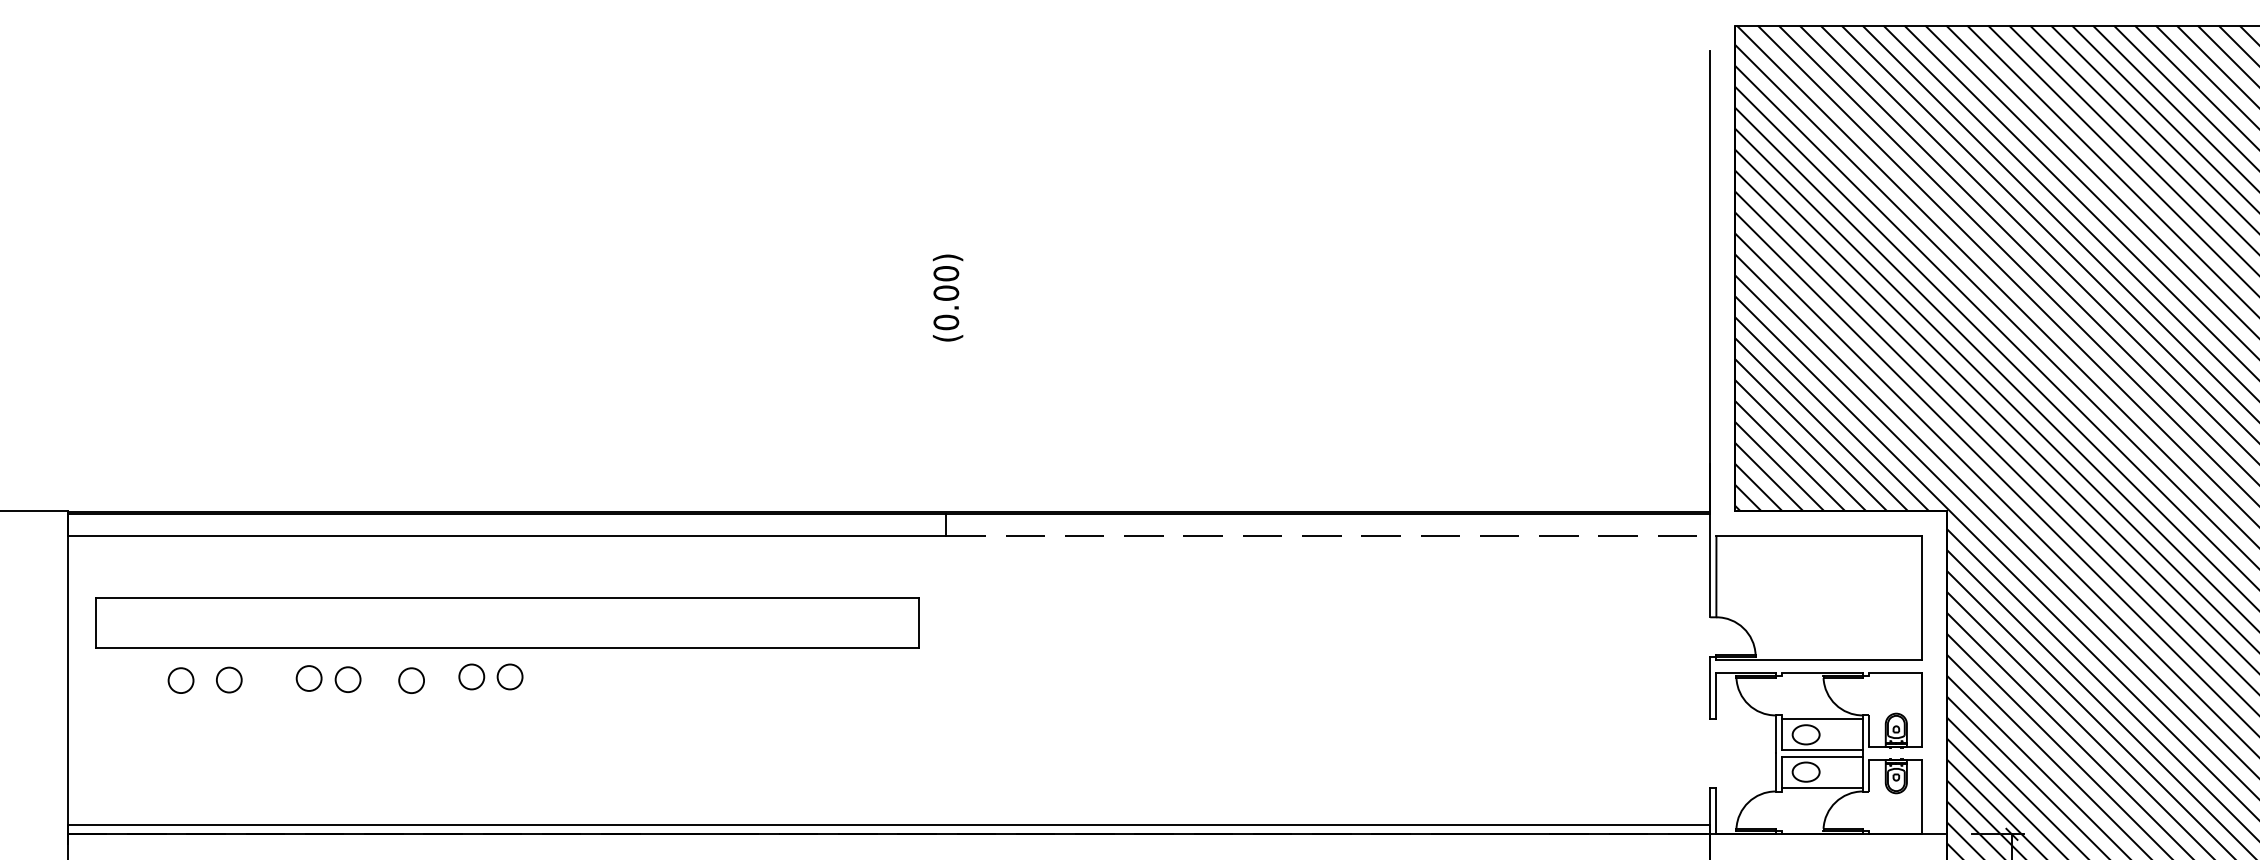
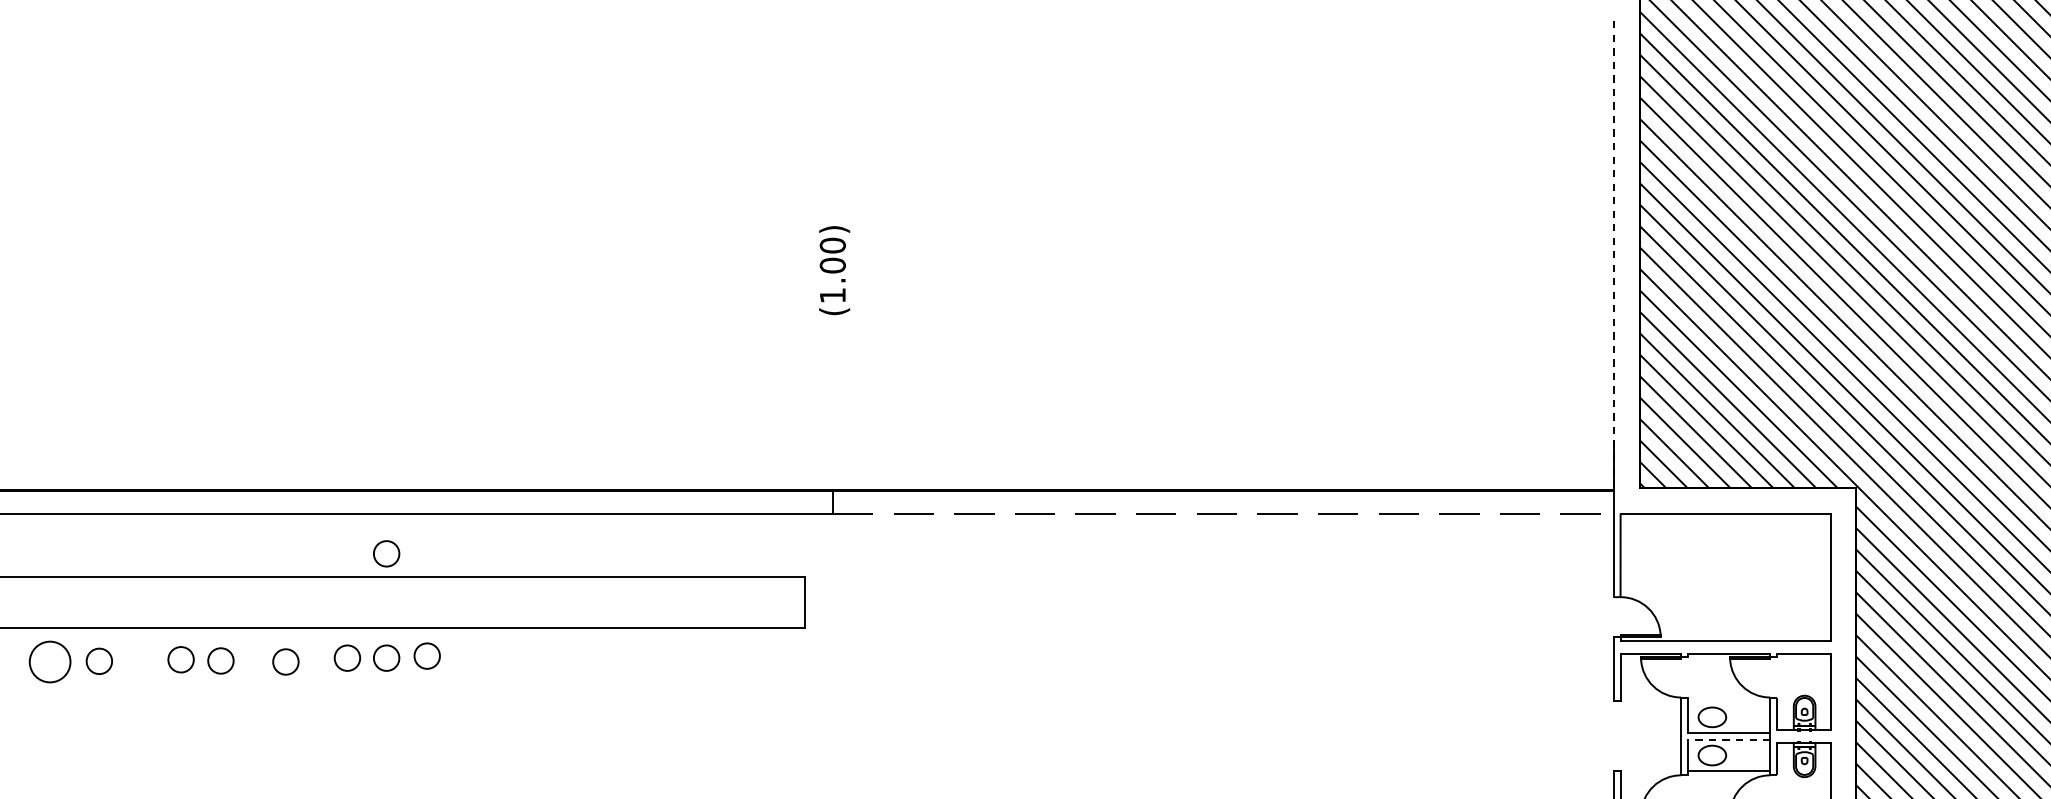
line: (1710, 280) -> (1614, 252), solid -> dashed
text: (946, 322) -> (833, 295), (0.00) -> (1.00)
circle: (509, 574) -> (386, 553), added
circle: (549, 674) -> (426, 655), added
circle: (180, 680) -> (49, 661), size x1.6
line: (1821, 719) -> (1728, 701), removed
line: (1821, 756) -> (1728, 739), solid -> dashed

